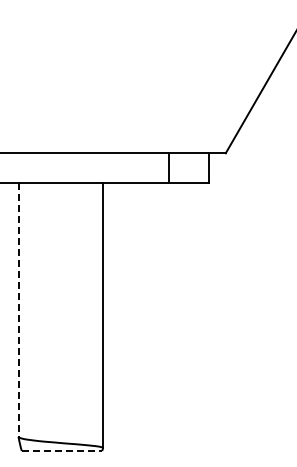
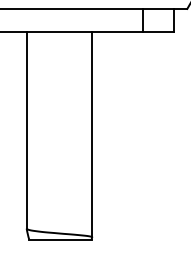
line: (18, 309) -> (26, 129), dashed -> solid
line: (62, 451) -> (60, 240), dashed -> solid

